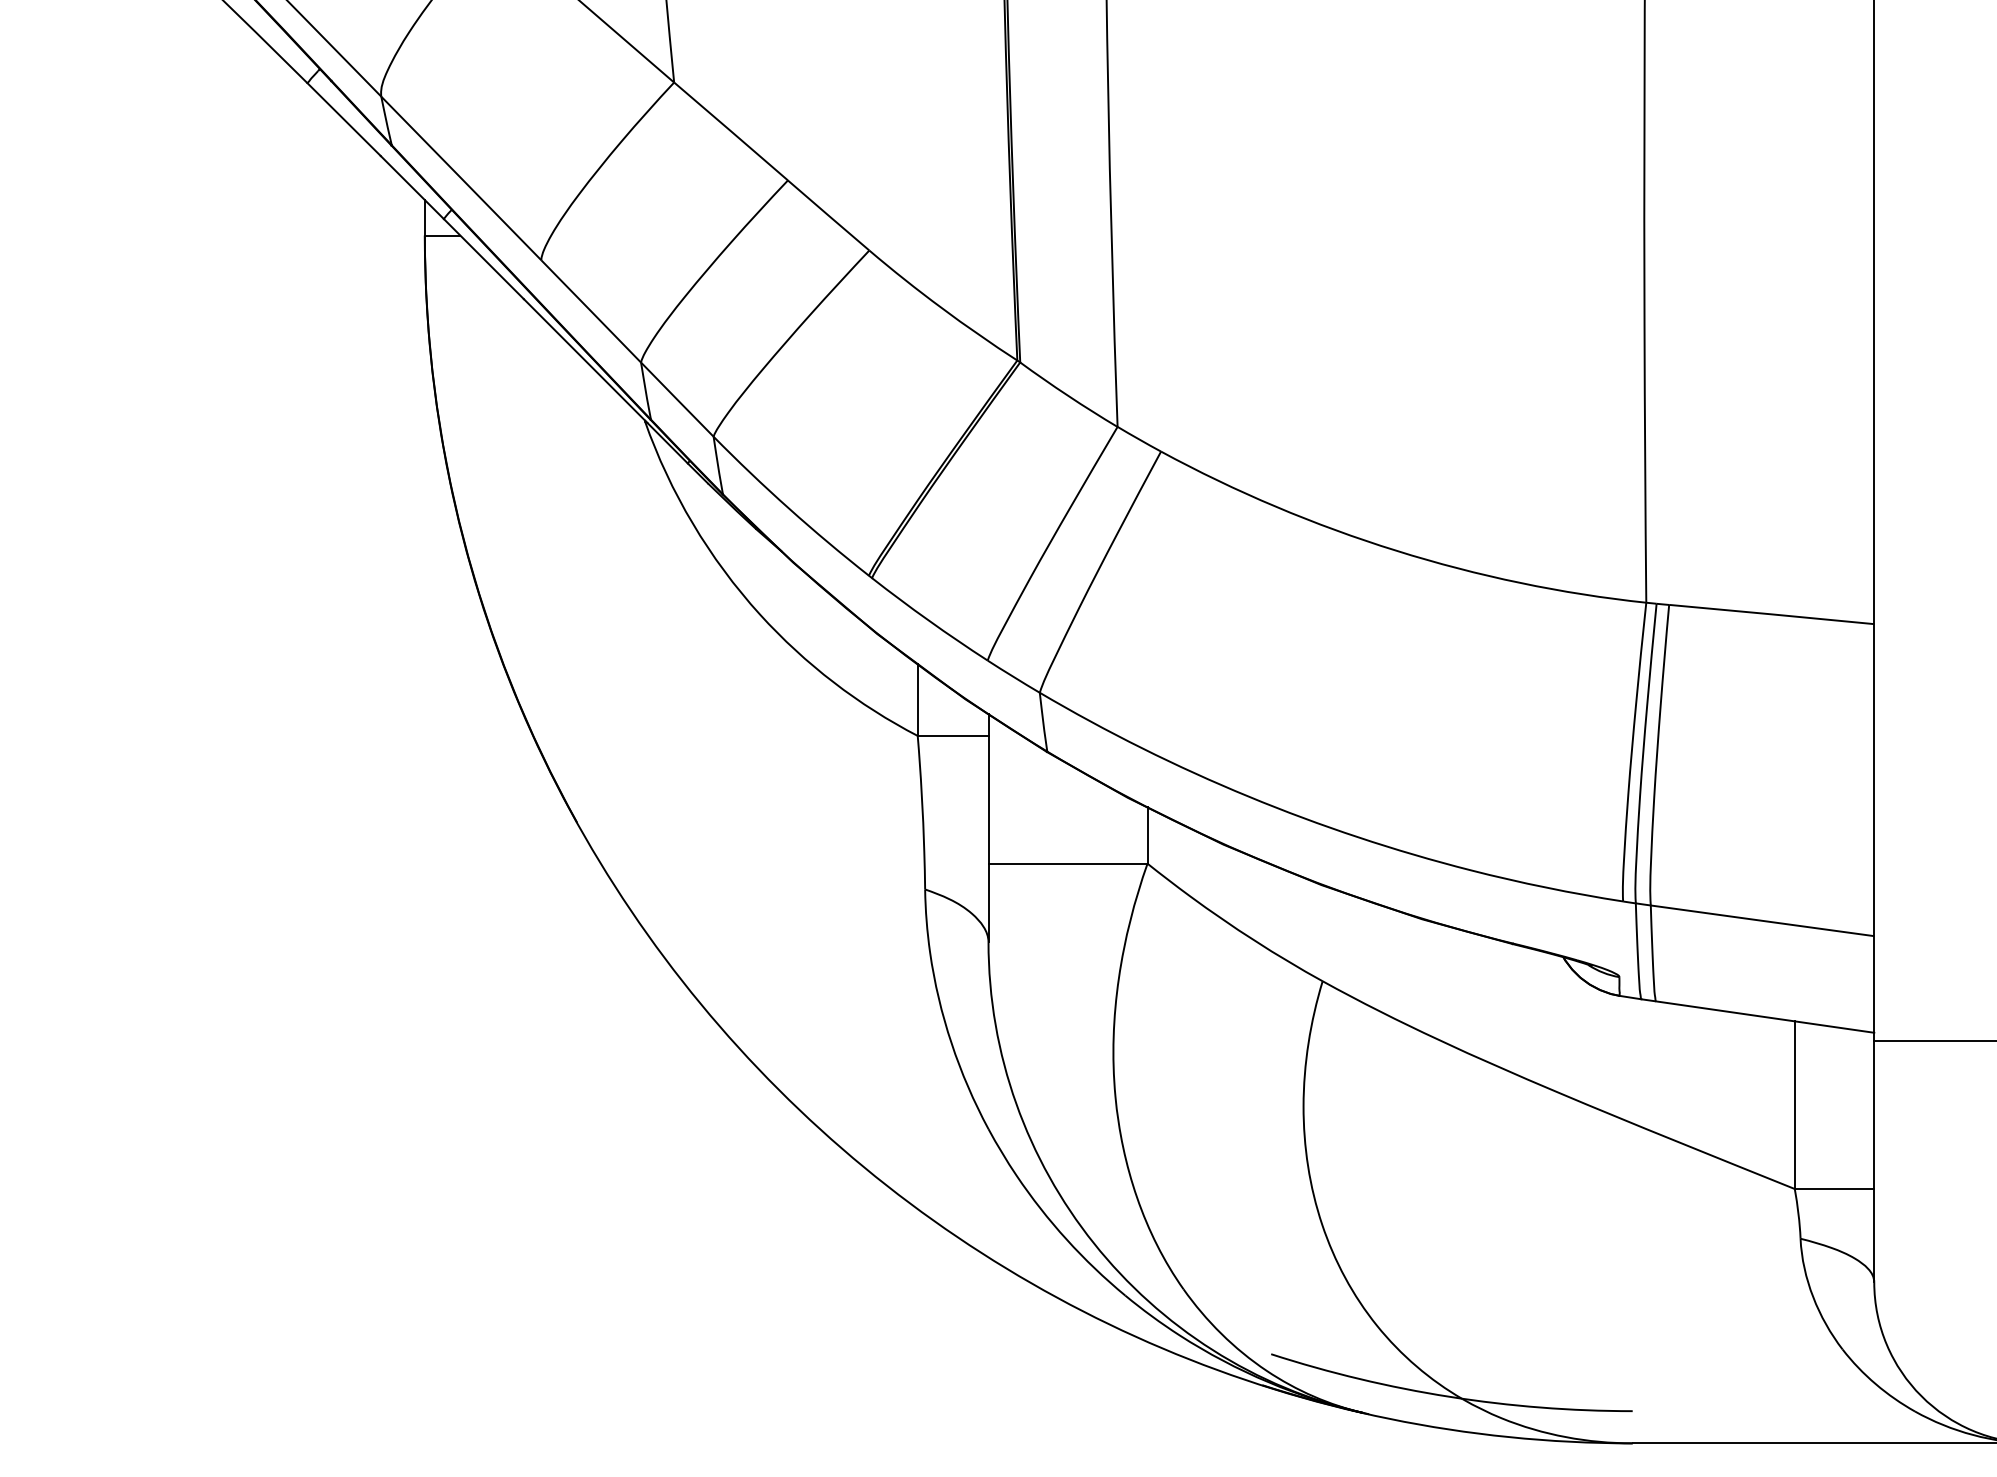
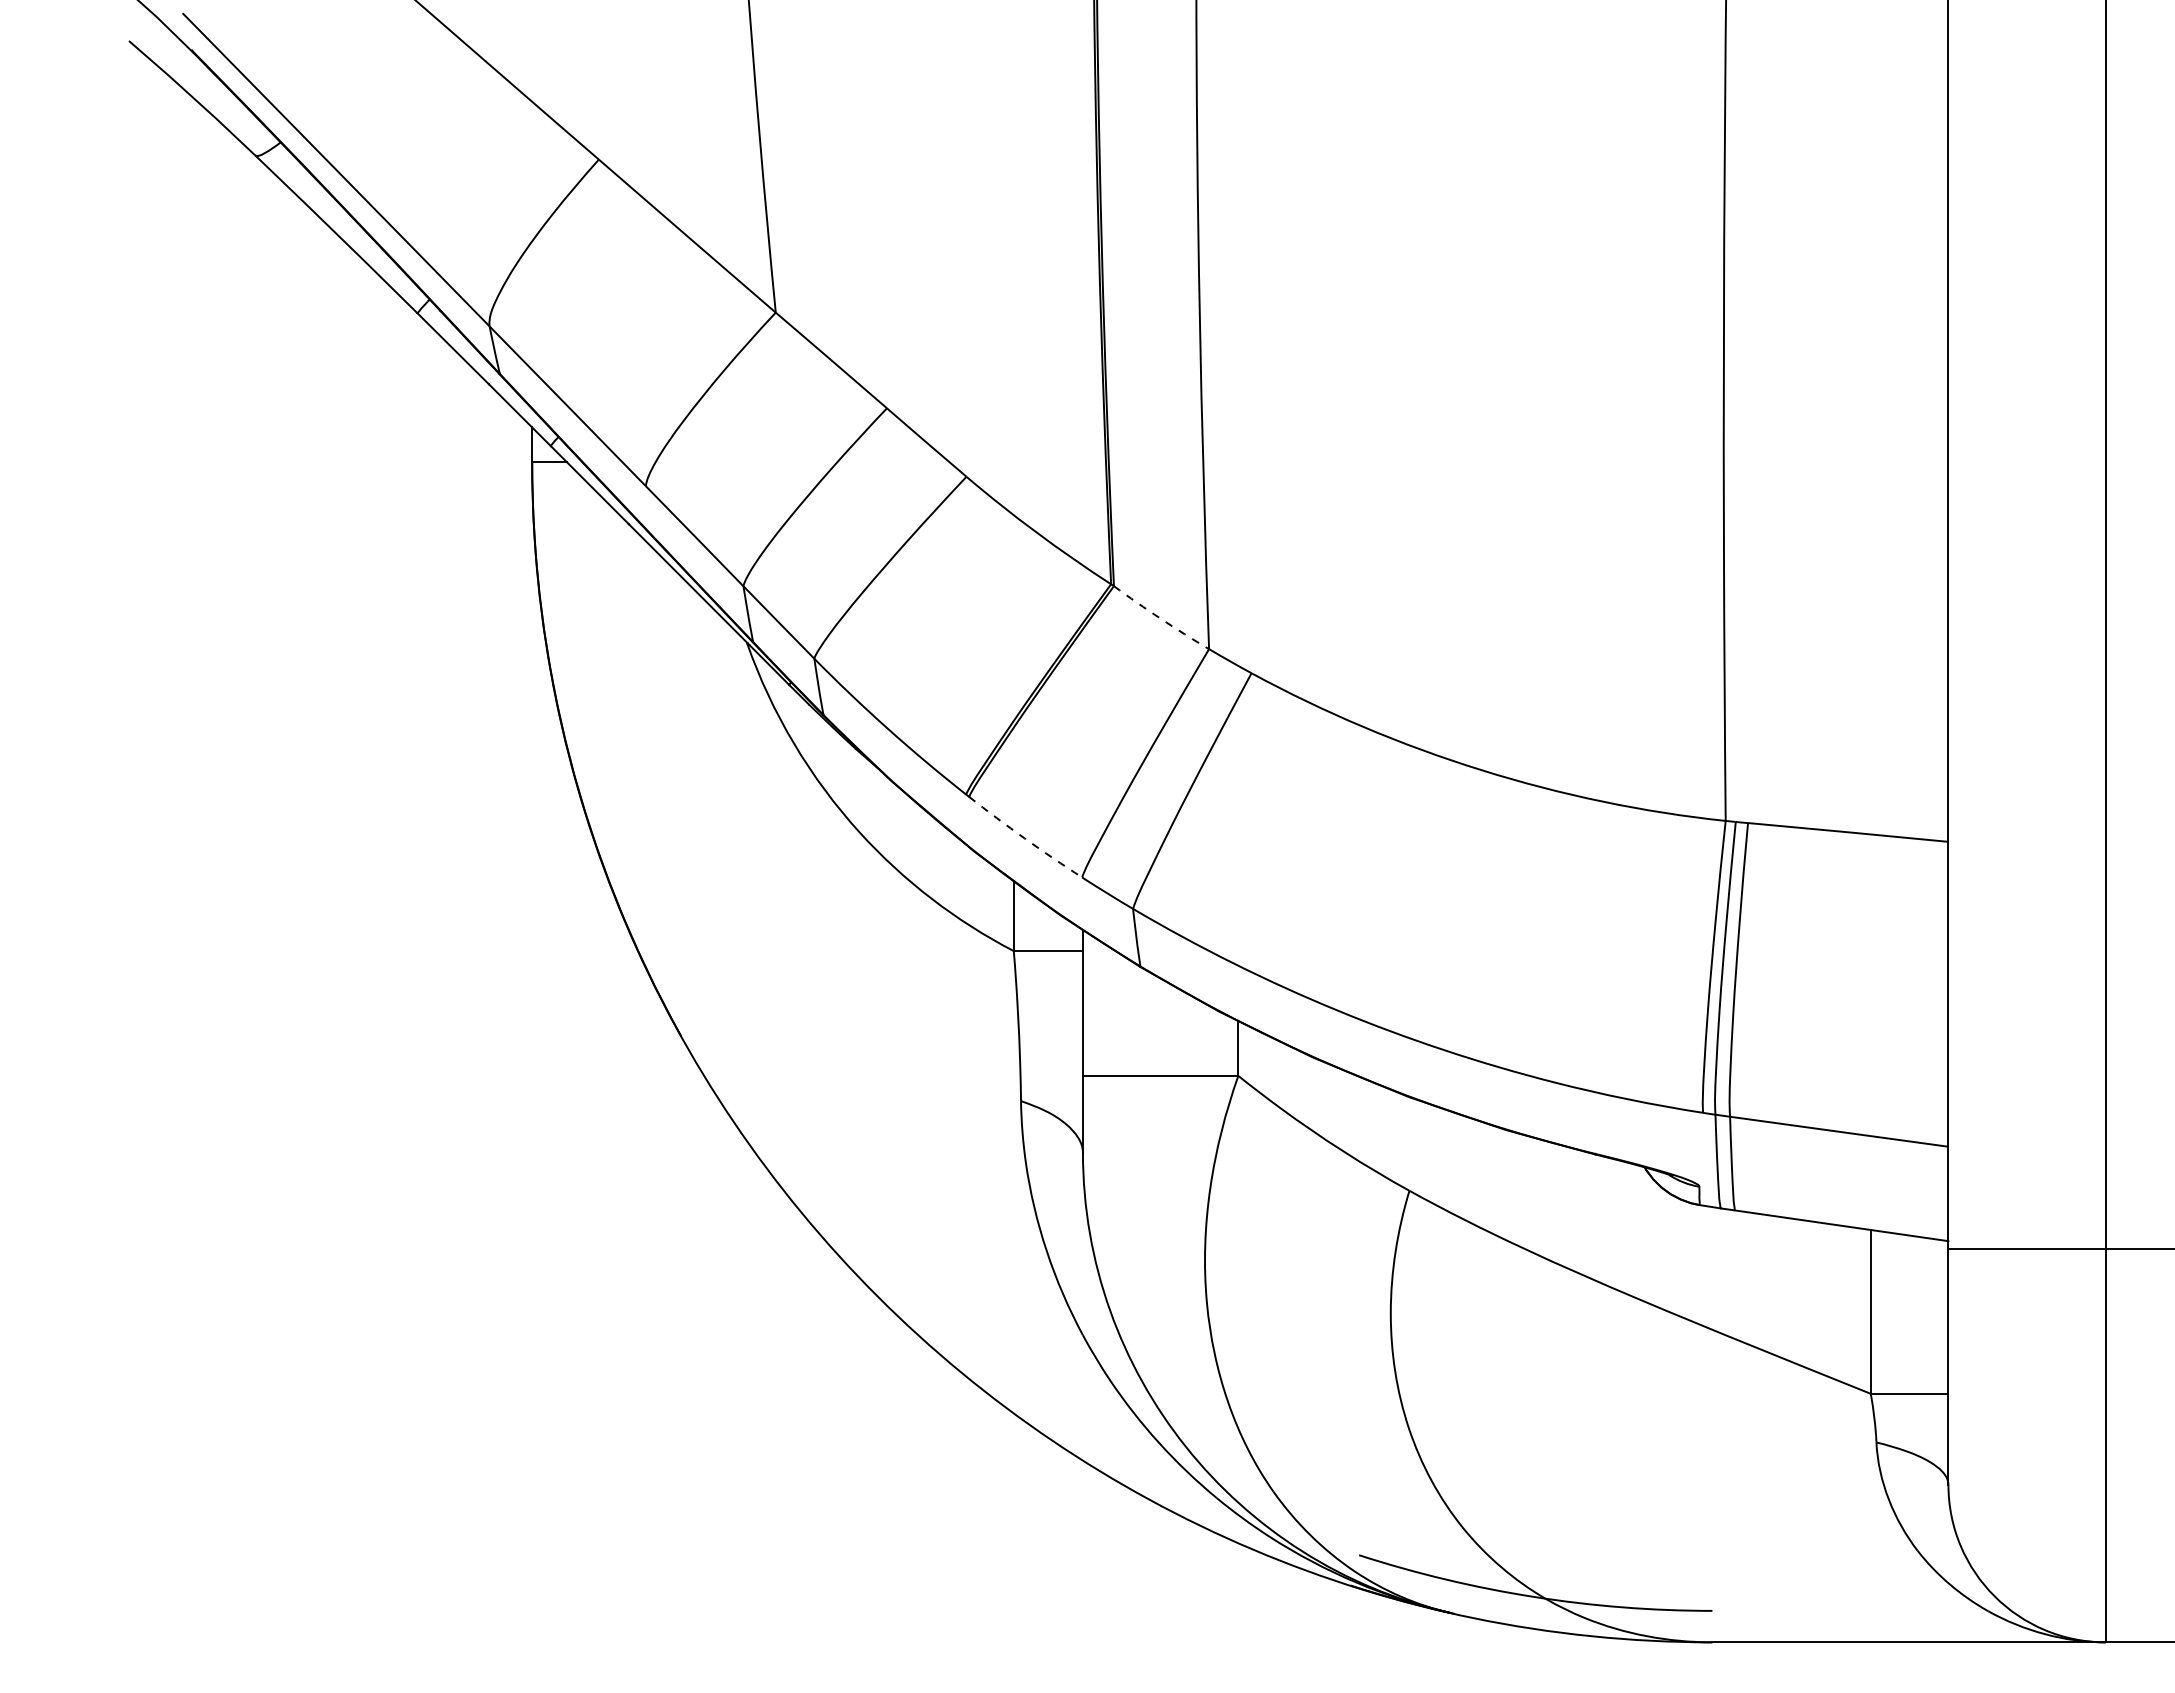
arc: (1067, 395) -> (1160, 618), solid -> dashed
arc: (928, 620) -> (1024, 838), solid -> dashed

